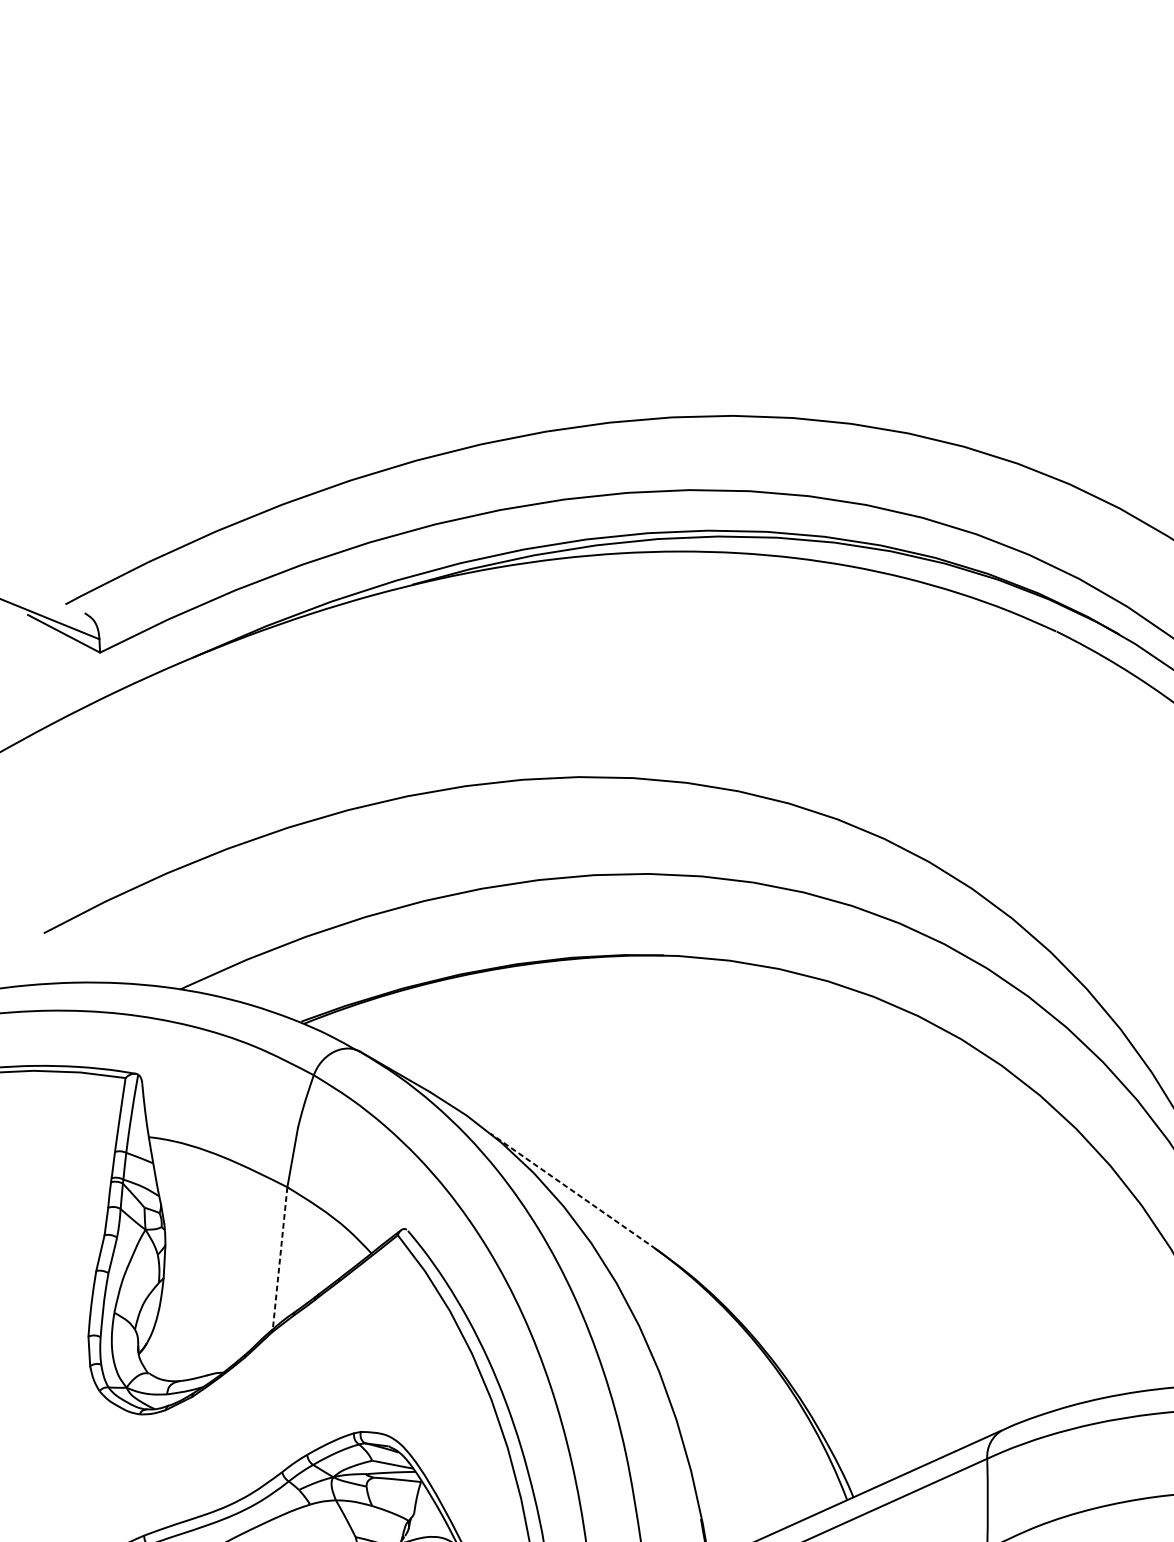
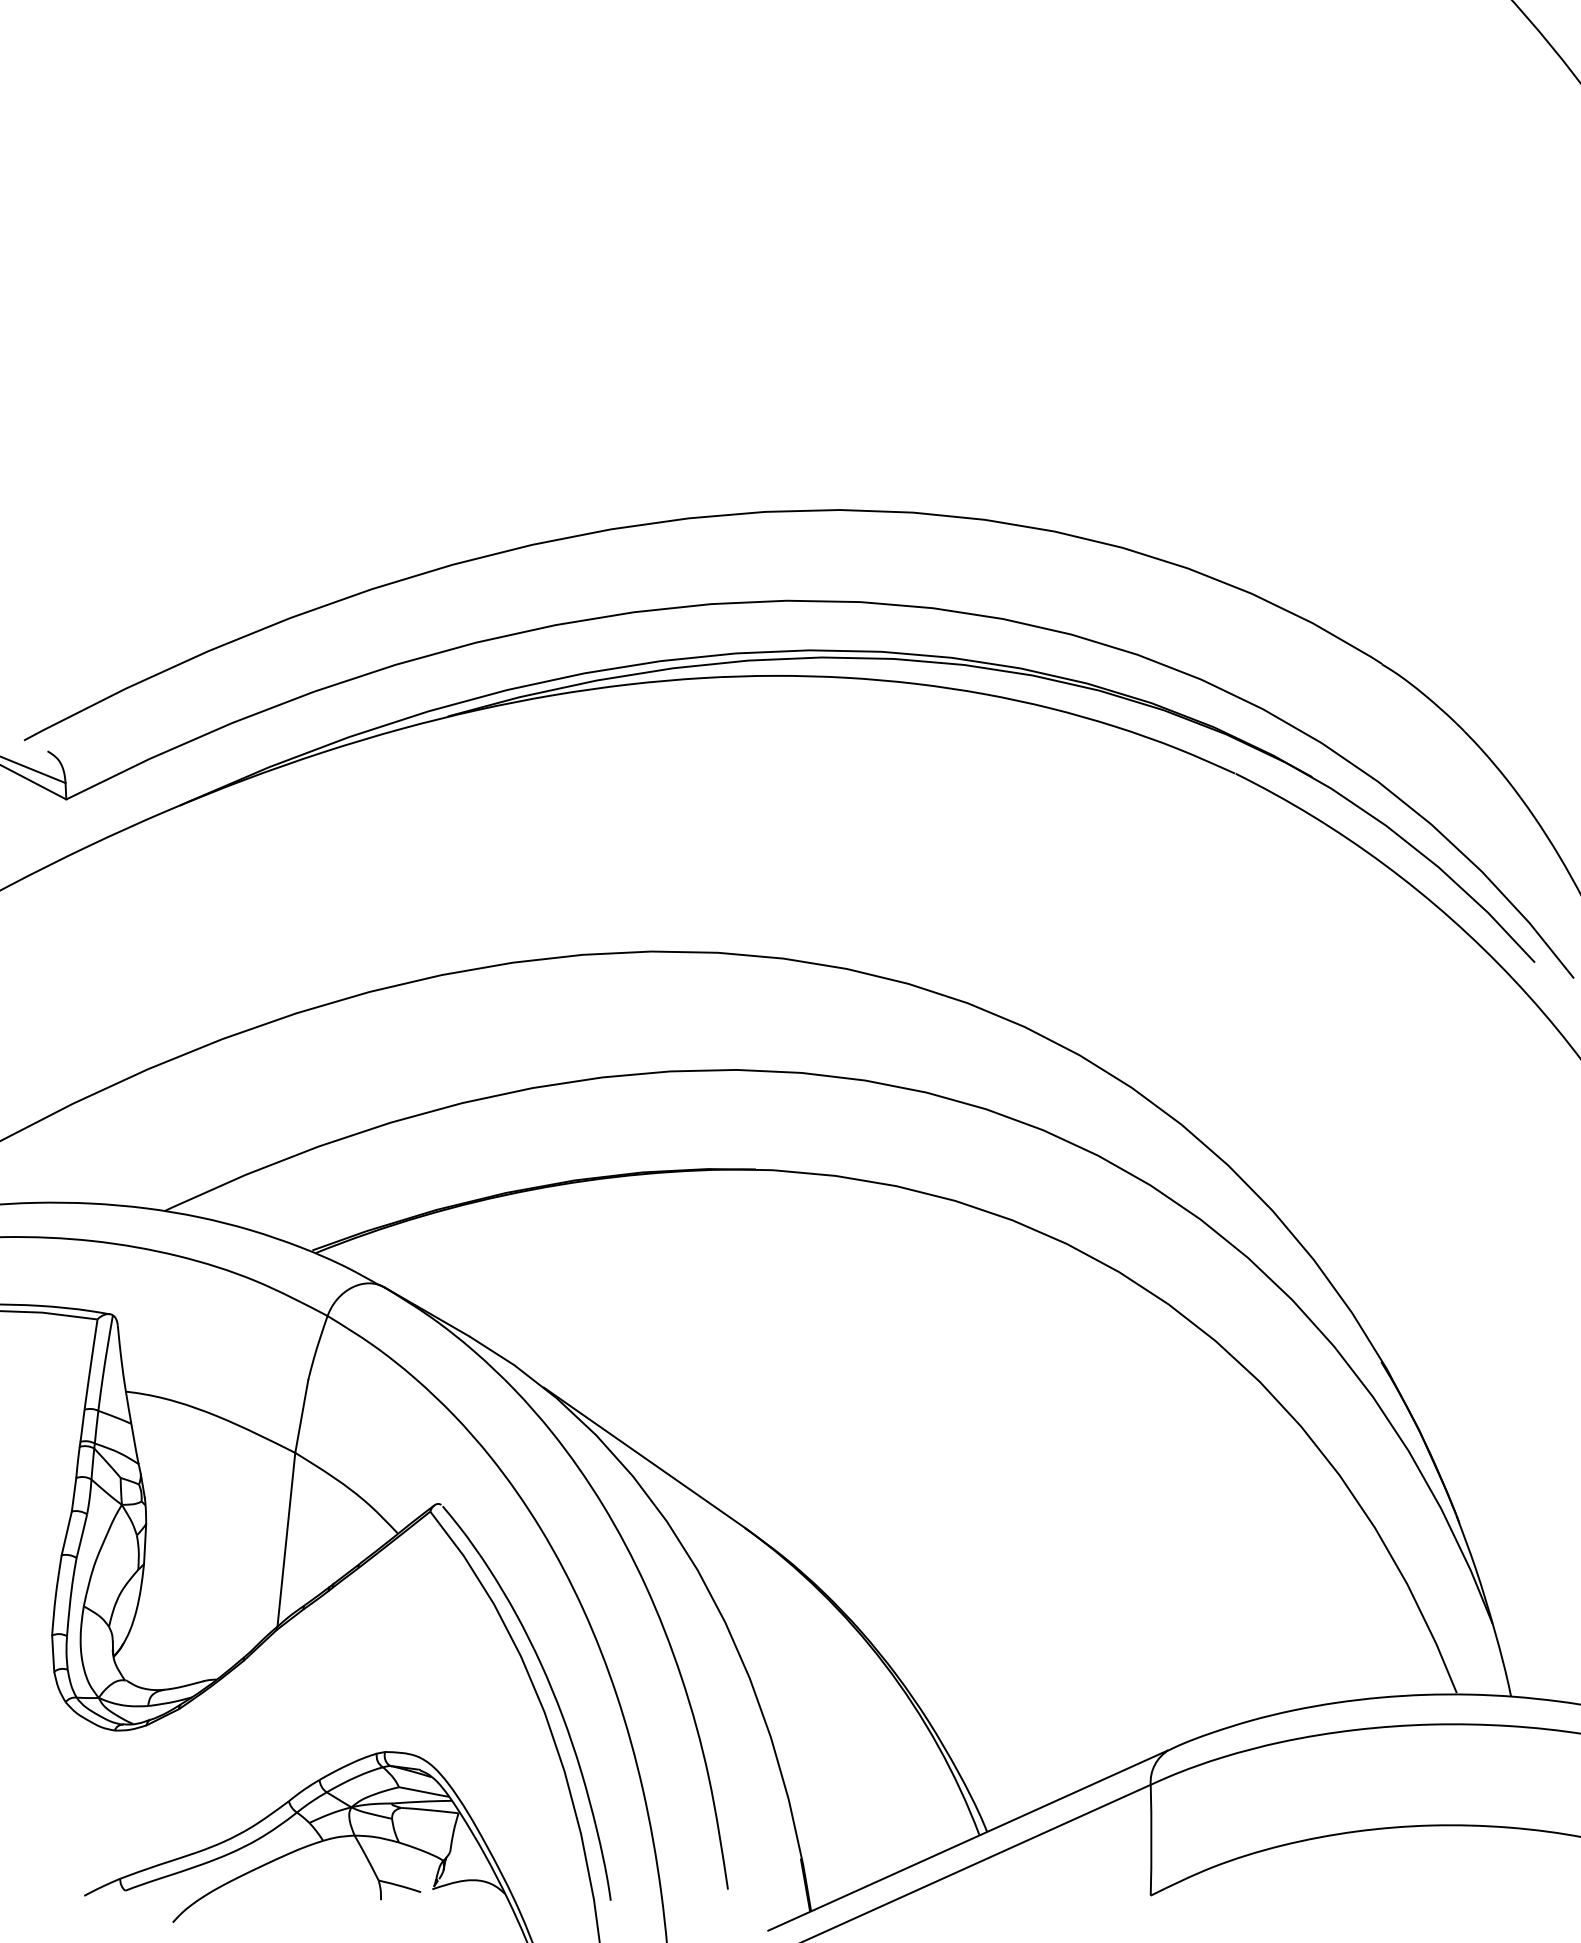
line: (573, 1191) -> (644, 1457), dashed -> solid
line: (280, 1258) -> (286, 1540), dashed -> solid

